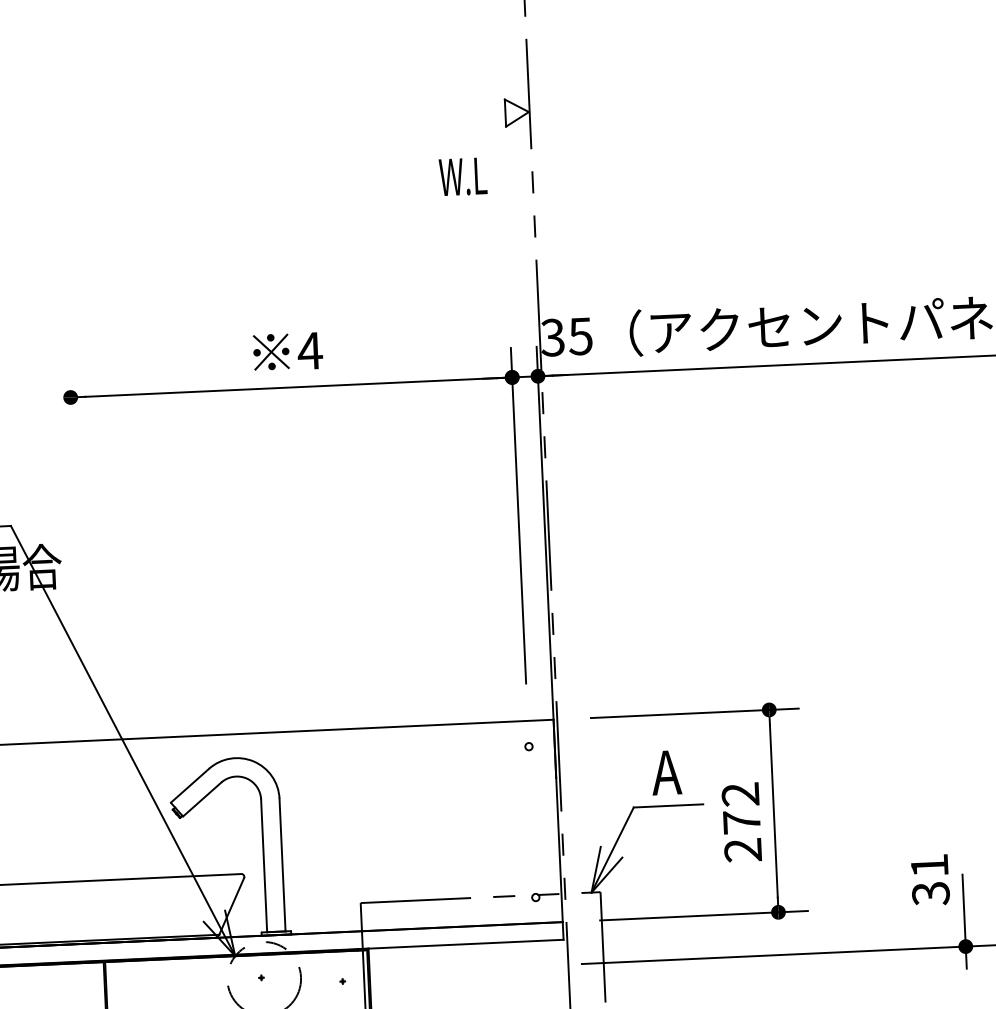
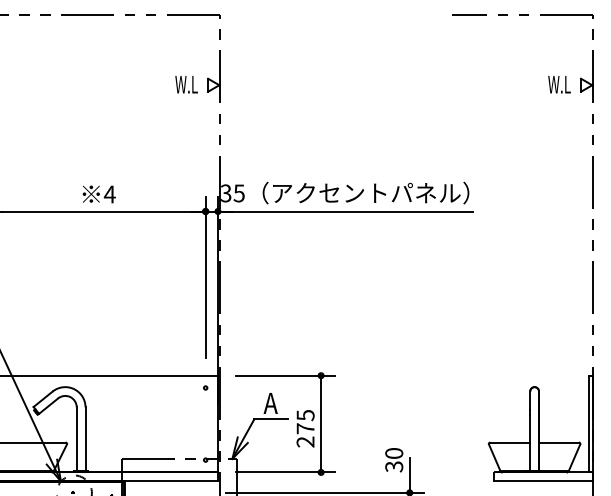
text: (462, 176) -> (186, 84), moved
text: (740, 794) -> (305, 415), 272 -> 275
text: (930, 865) -> (394, 453), 31 -> 30

